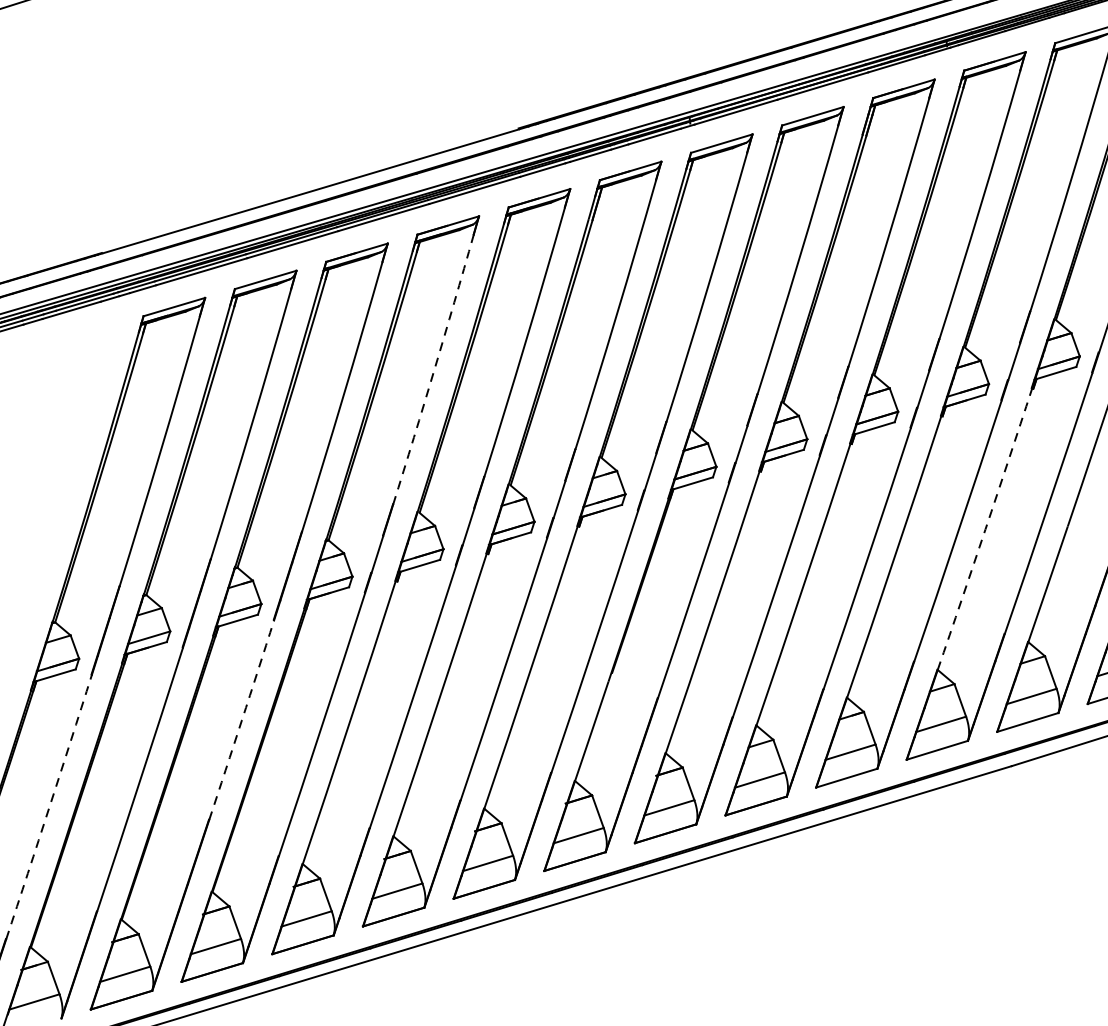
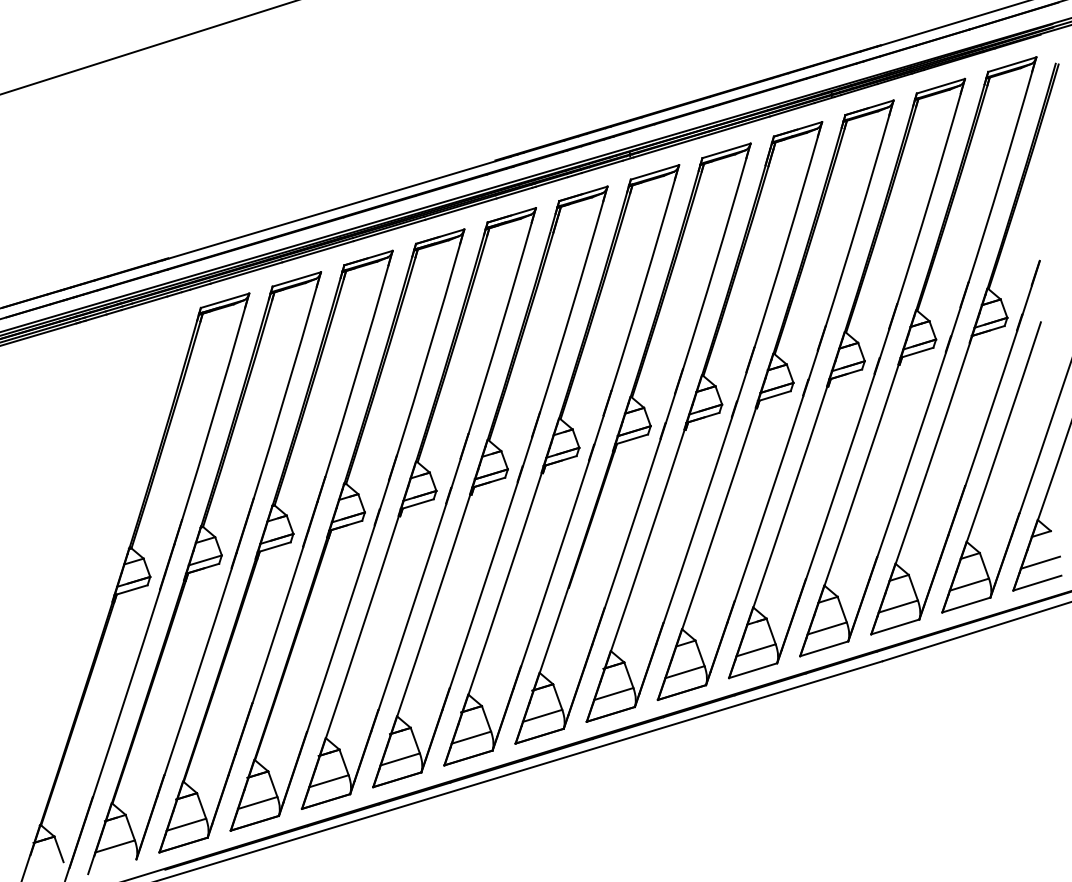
arc: (434, 370) -> (429, 350), dashed -> solid
arc: (986, 529) -> (862, 475), dashed -> solid
arc: (242, 720) -> (278, 625), dashed -> solid
arc: (48, 807) -> (126, 693), dashed -> solid

